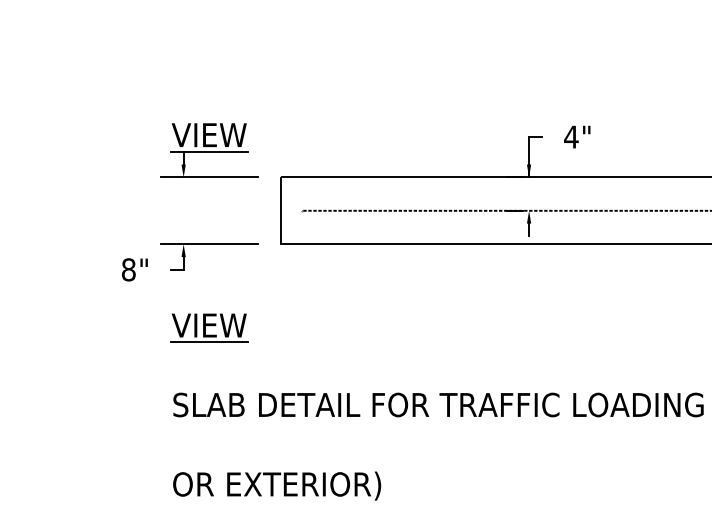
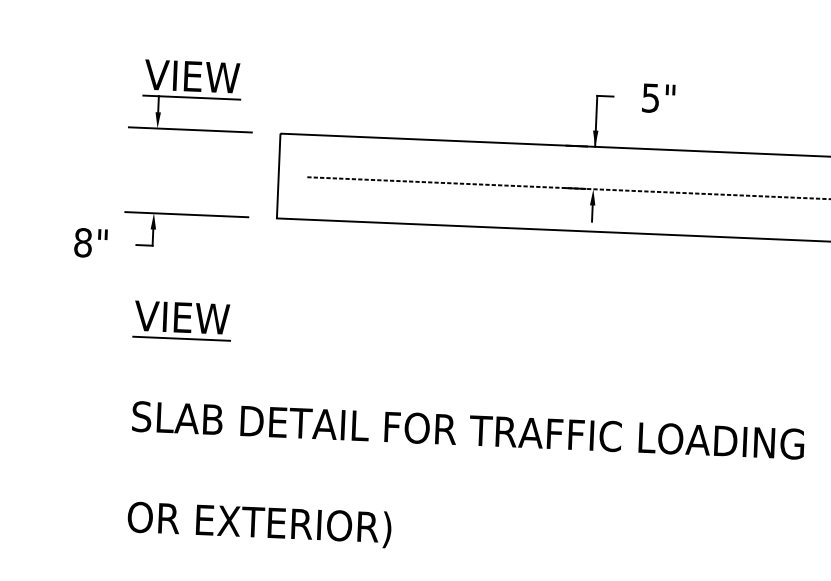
text: (571, 136) -> (650, 97), 4" -> 5"

